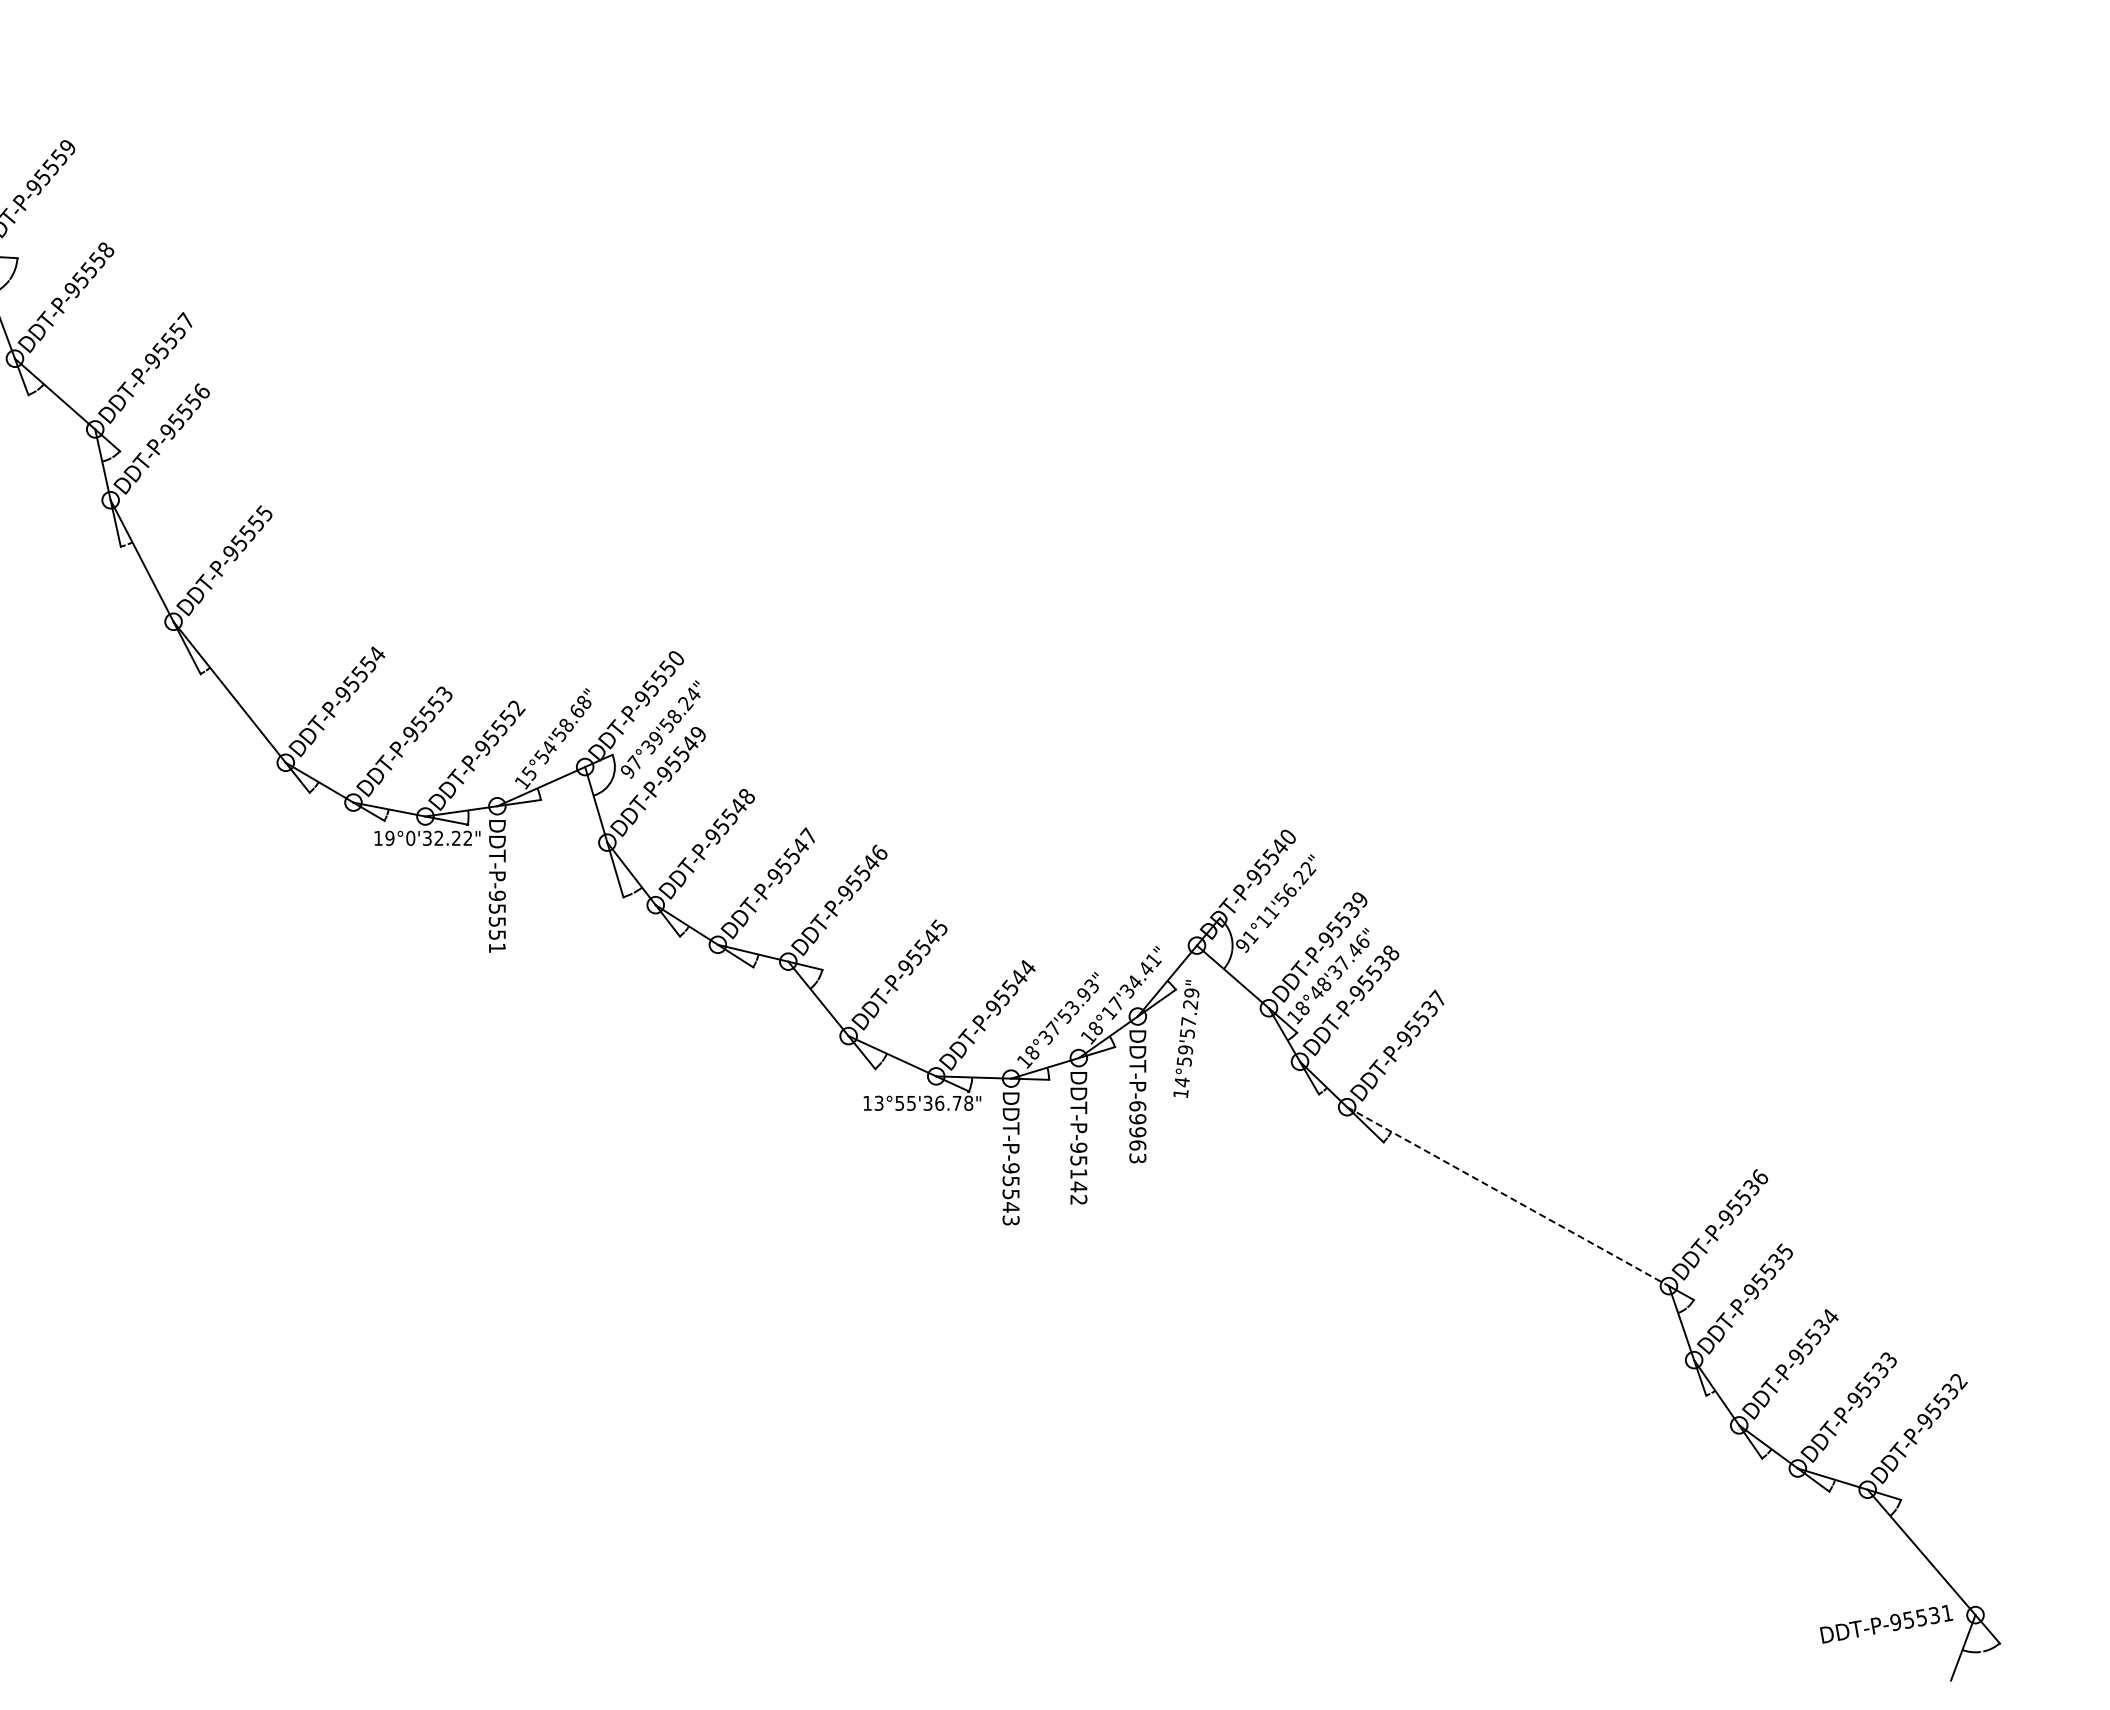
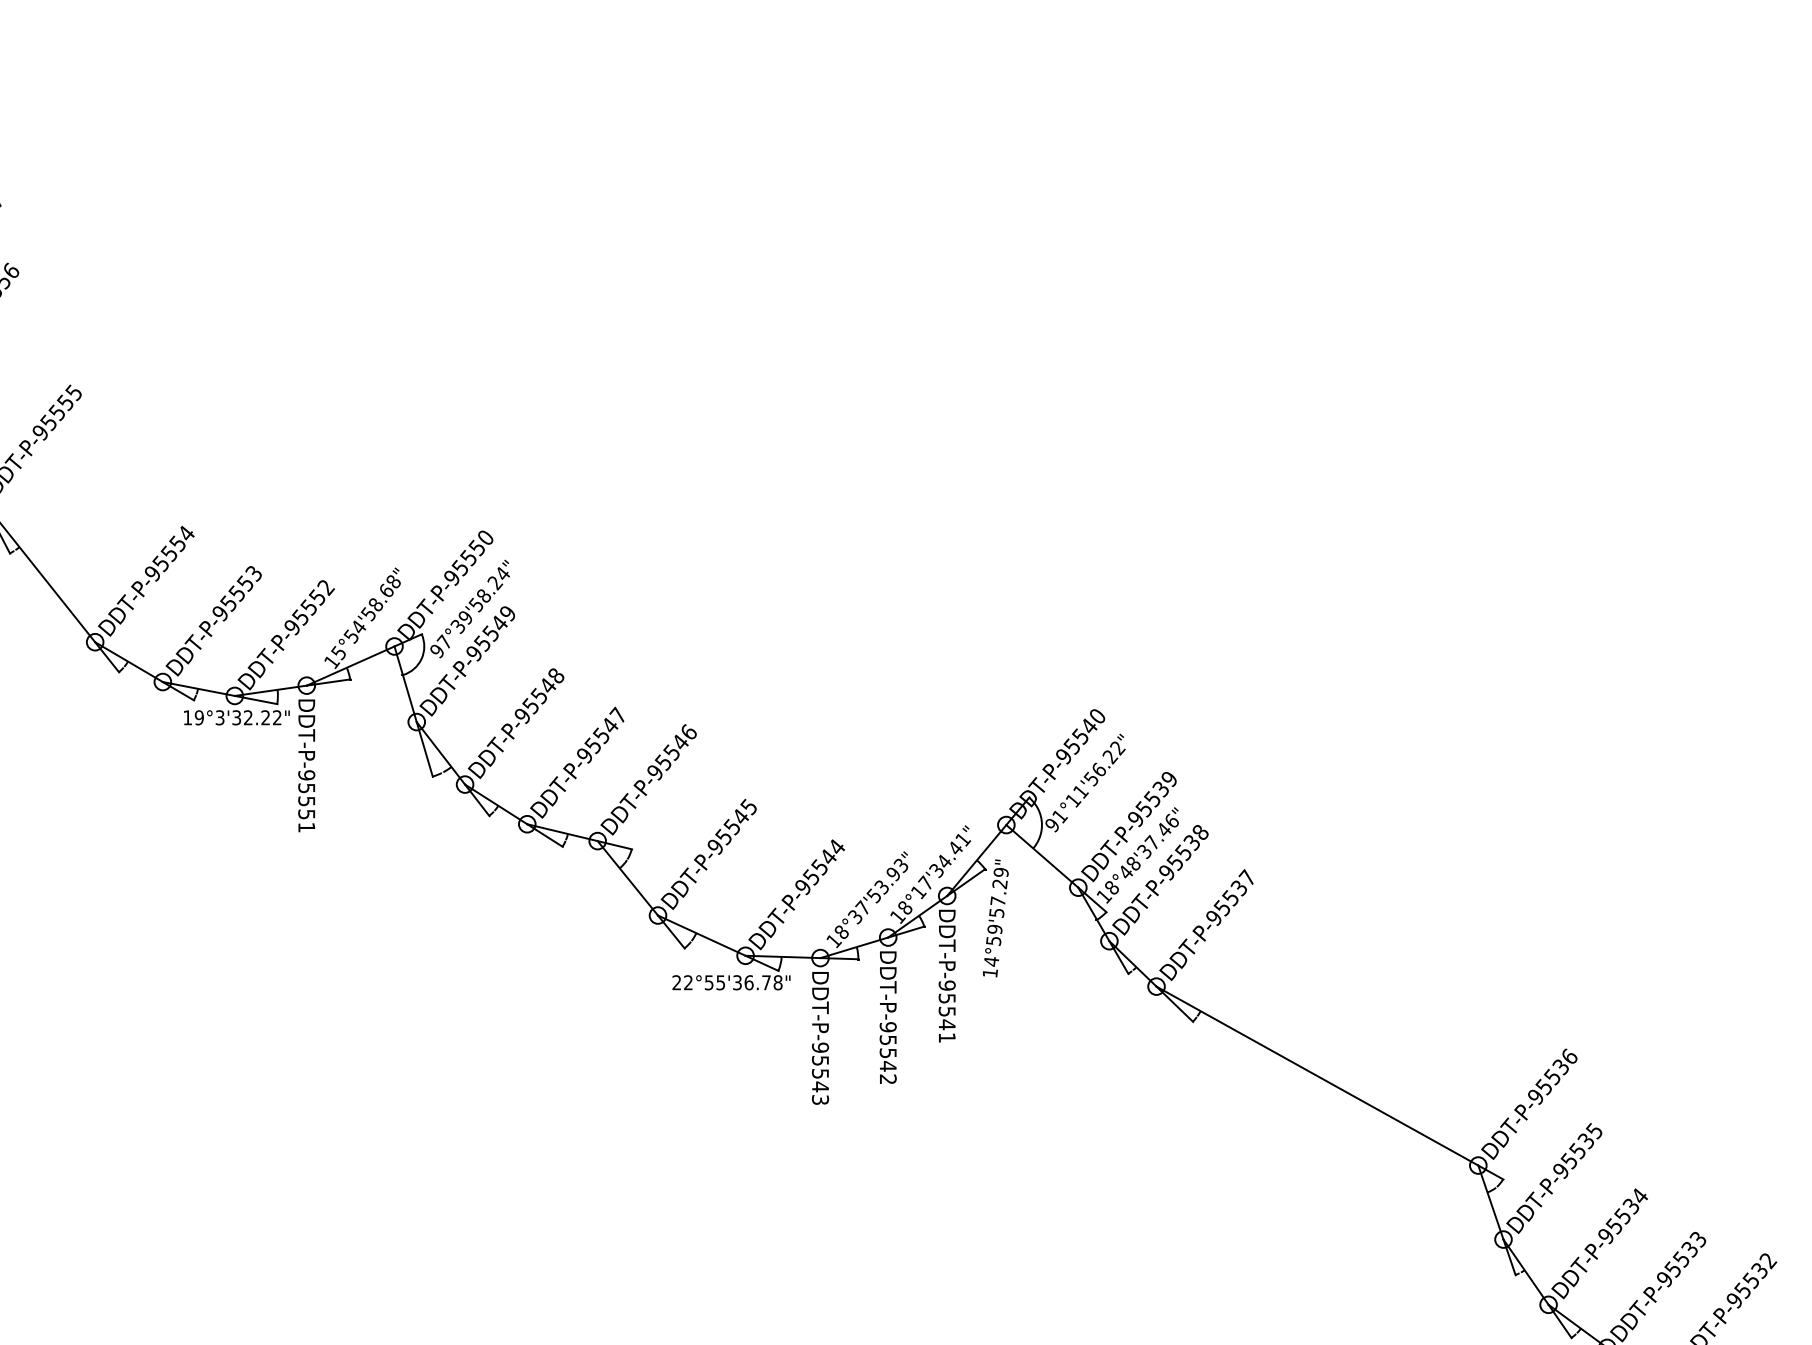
text: (410, 837) -> (219, 716), 19°0'32.22" -> 19°3'32.22"
text: (873, 1102) -> (682, 981), 13°55'36.78" -> 22°55'36.78"
text: (1137, 1132) -> (946, 1011), DDT-P-69963 -> DDT-P-95541
text: (1078, 1173) -> (887, 1052), DDT-P-95142 -> DDT-P-95542
line: (1508, 1196) -> (1317, 1075), dashed -> solid

